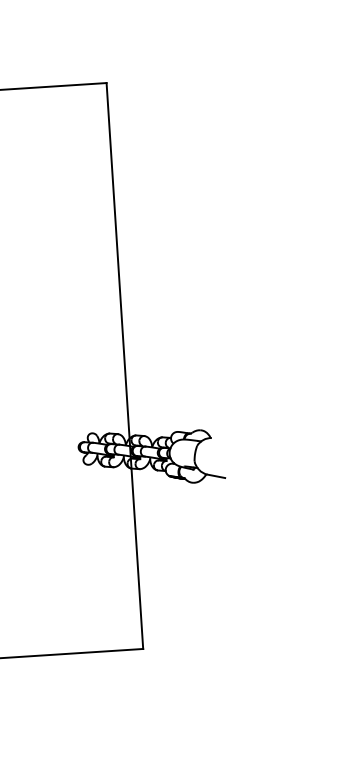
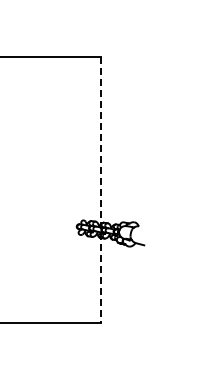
line: (124, 367) -> (100, 190), solid -> dashed

